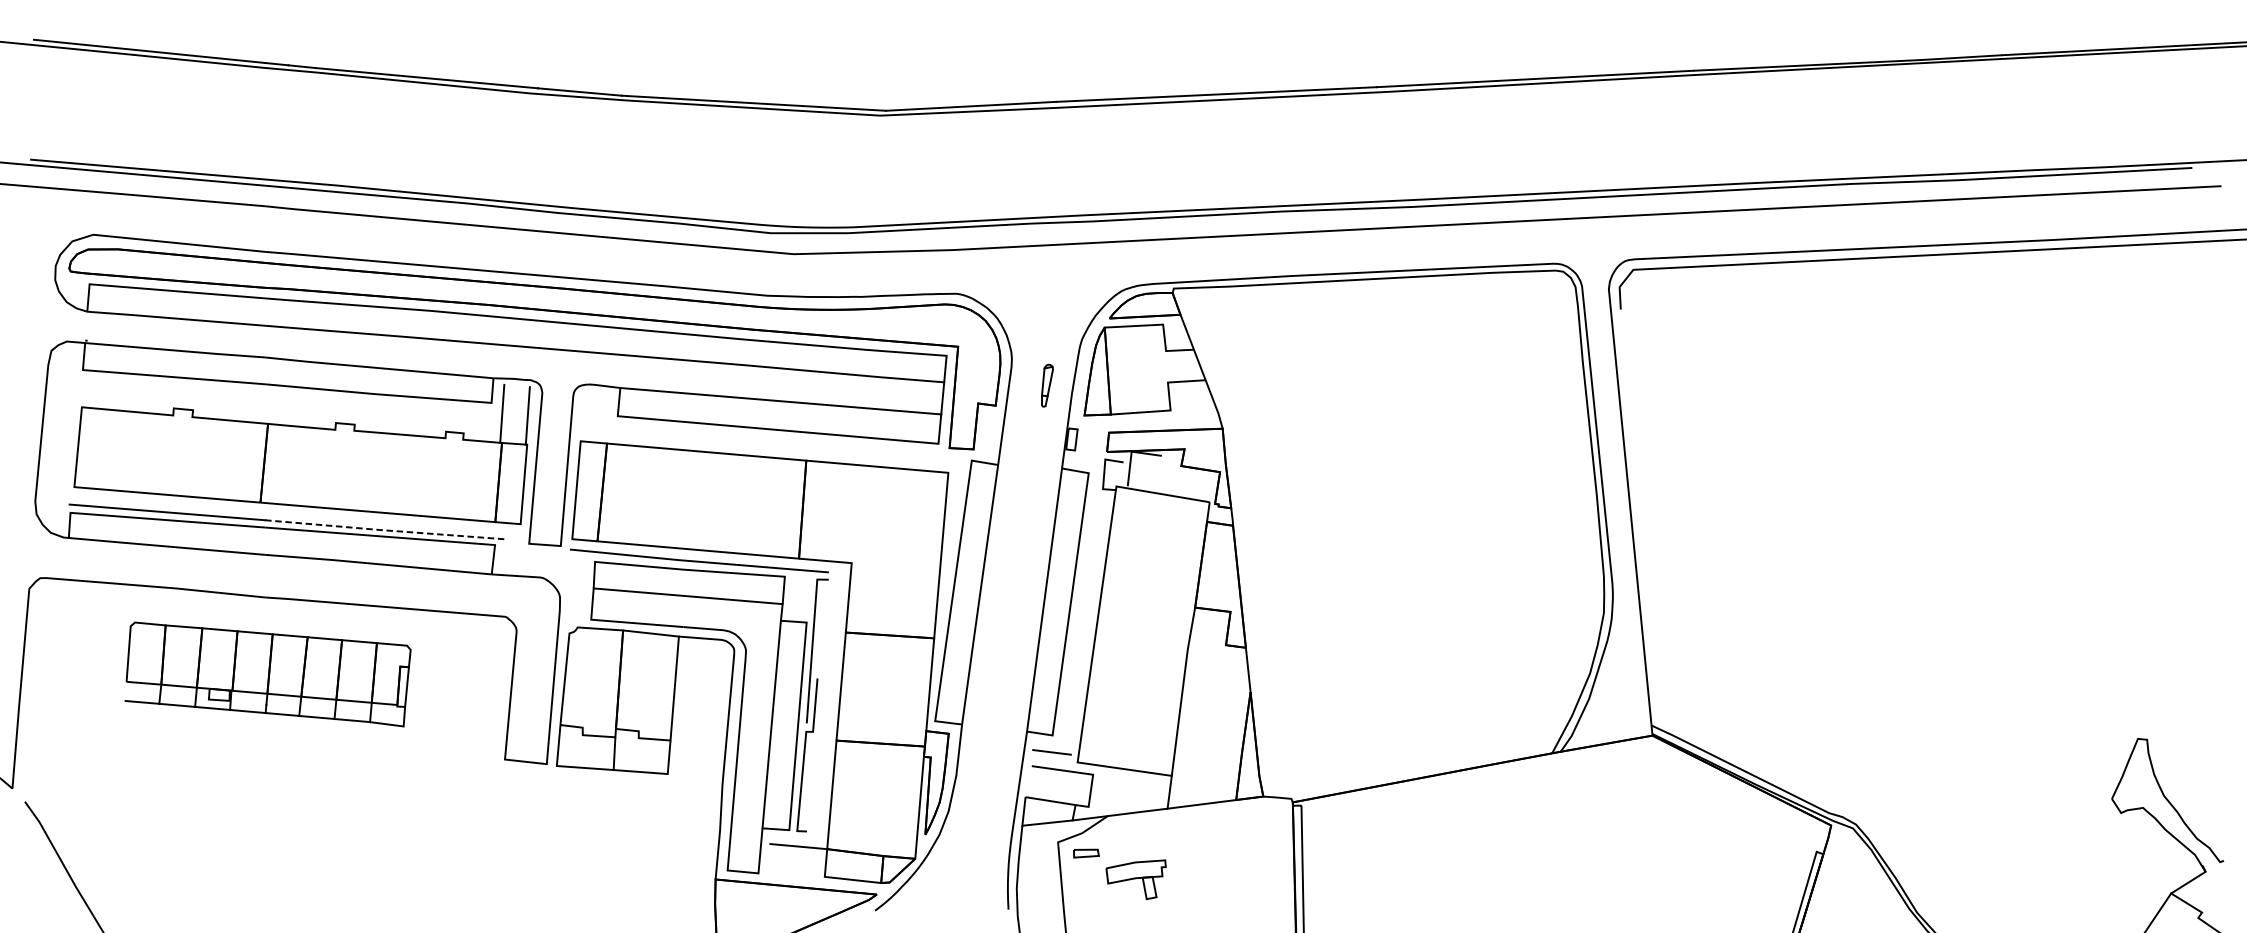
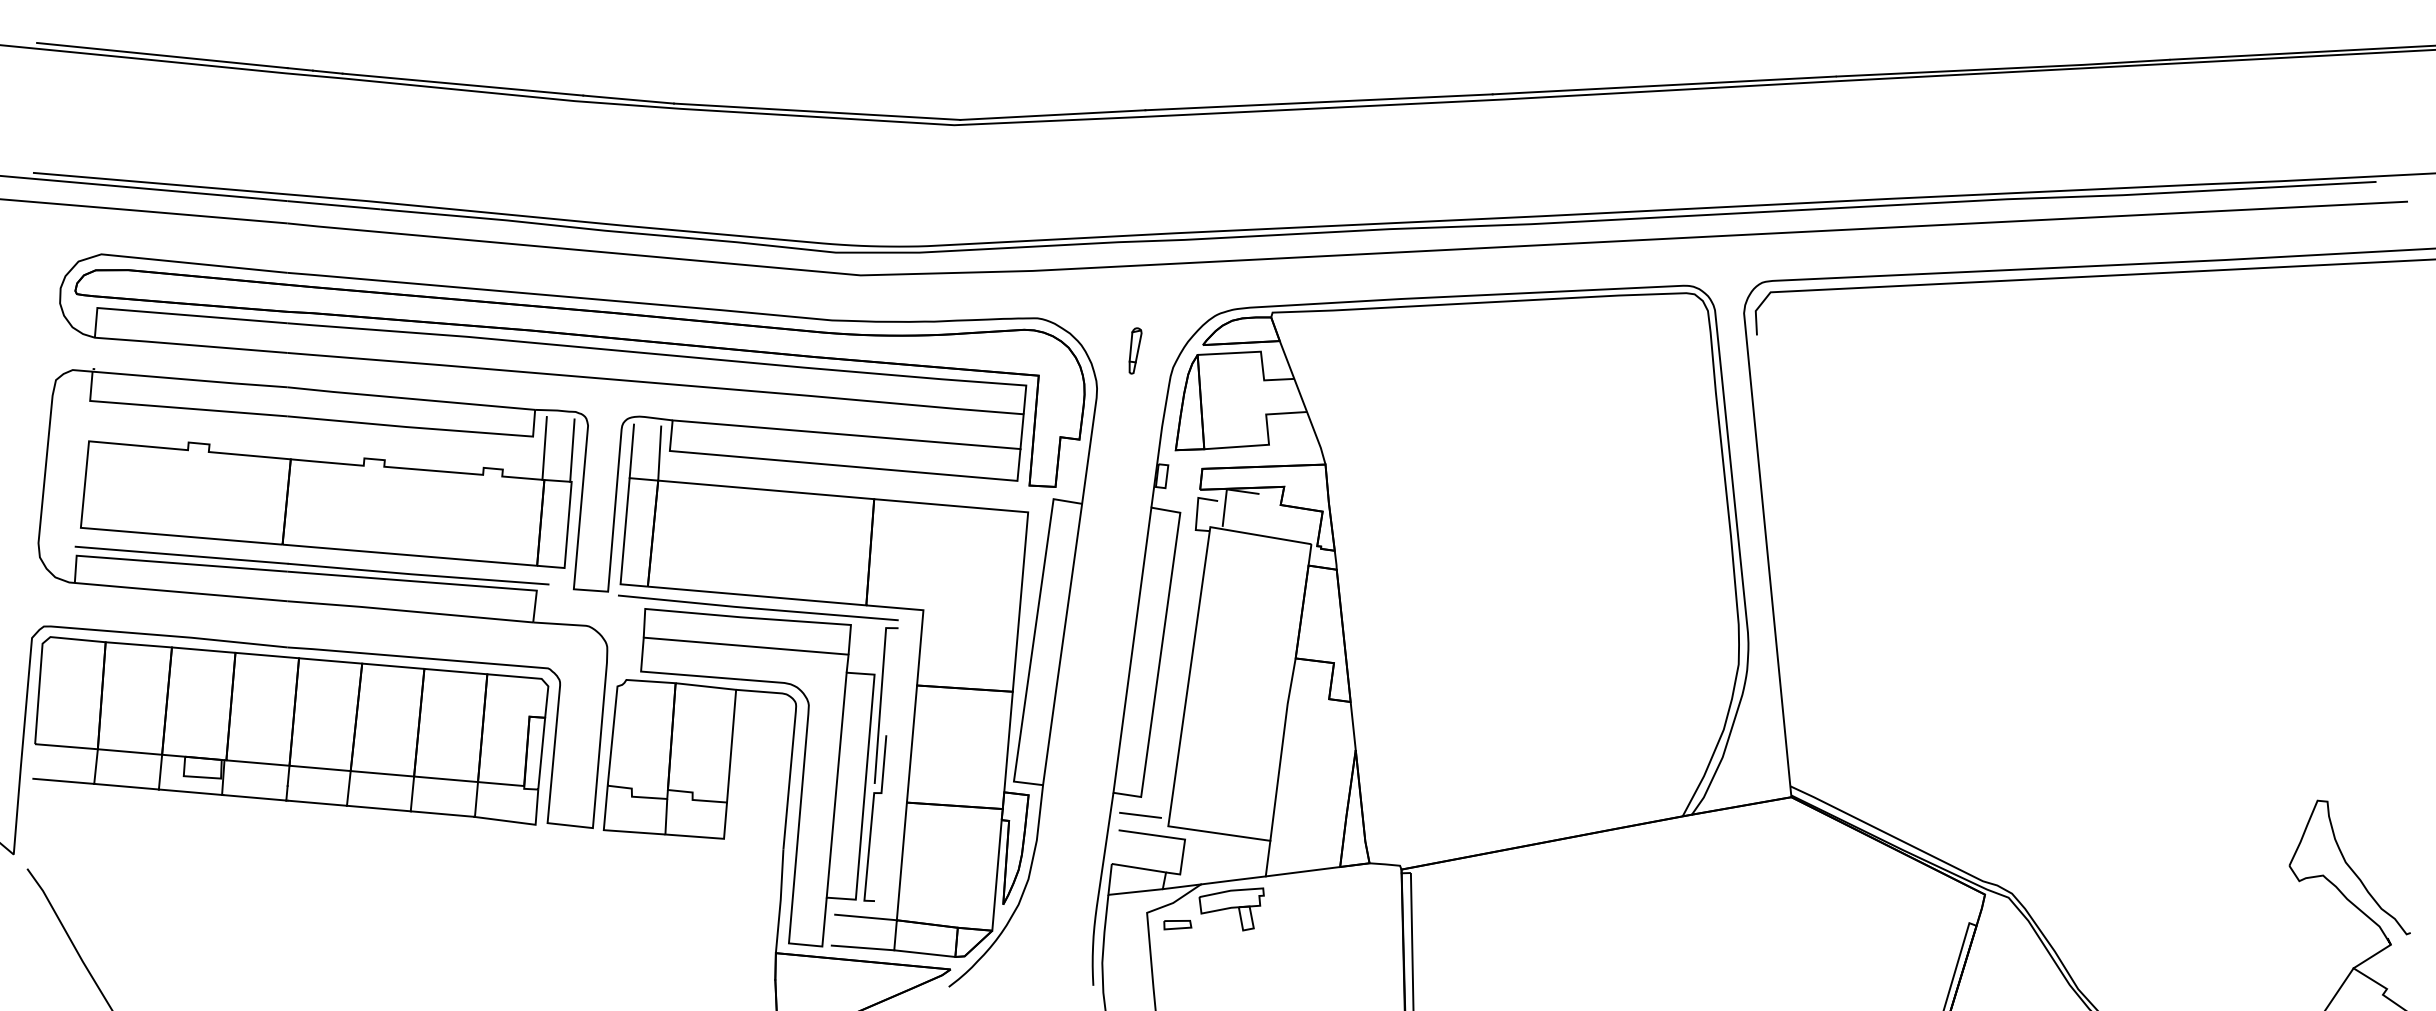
part: (1047, 385) -> (1135, 350), moved
line: (582, 416) -> (631, 451), added
line: (608, 418) -> (659, 453), added
line: (385, 530) -> (418, 574), dashed -> solid
part: (267, 674) -> (290, 730), size x1.67
line: (795, 874) -> (862, 947), added
part: (1135, 879) -> (1231, 909), moved

